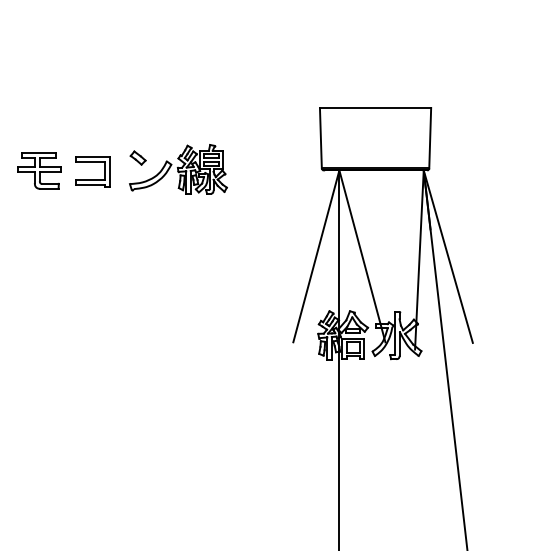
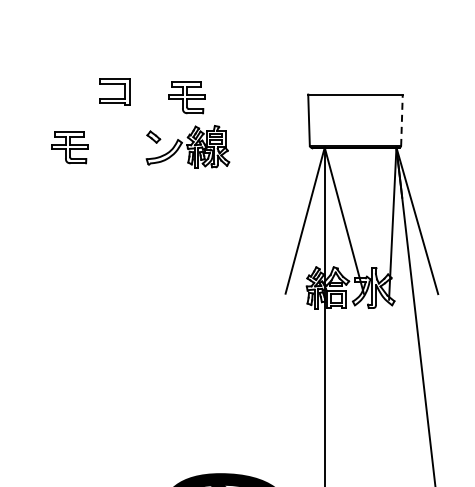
part: (176, 111) -> (186, 97), added
line: (429, 138) -> (401, 120), solid -> dashed
part: (92, 163) -> (114, 84), moved

